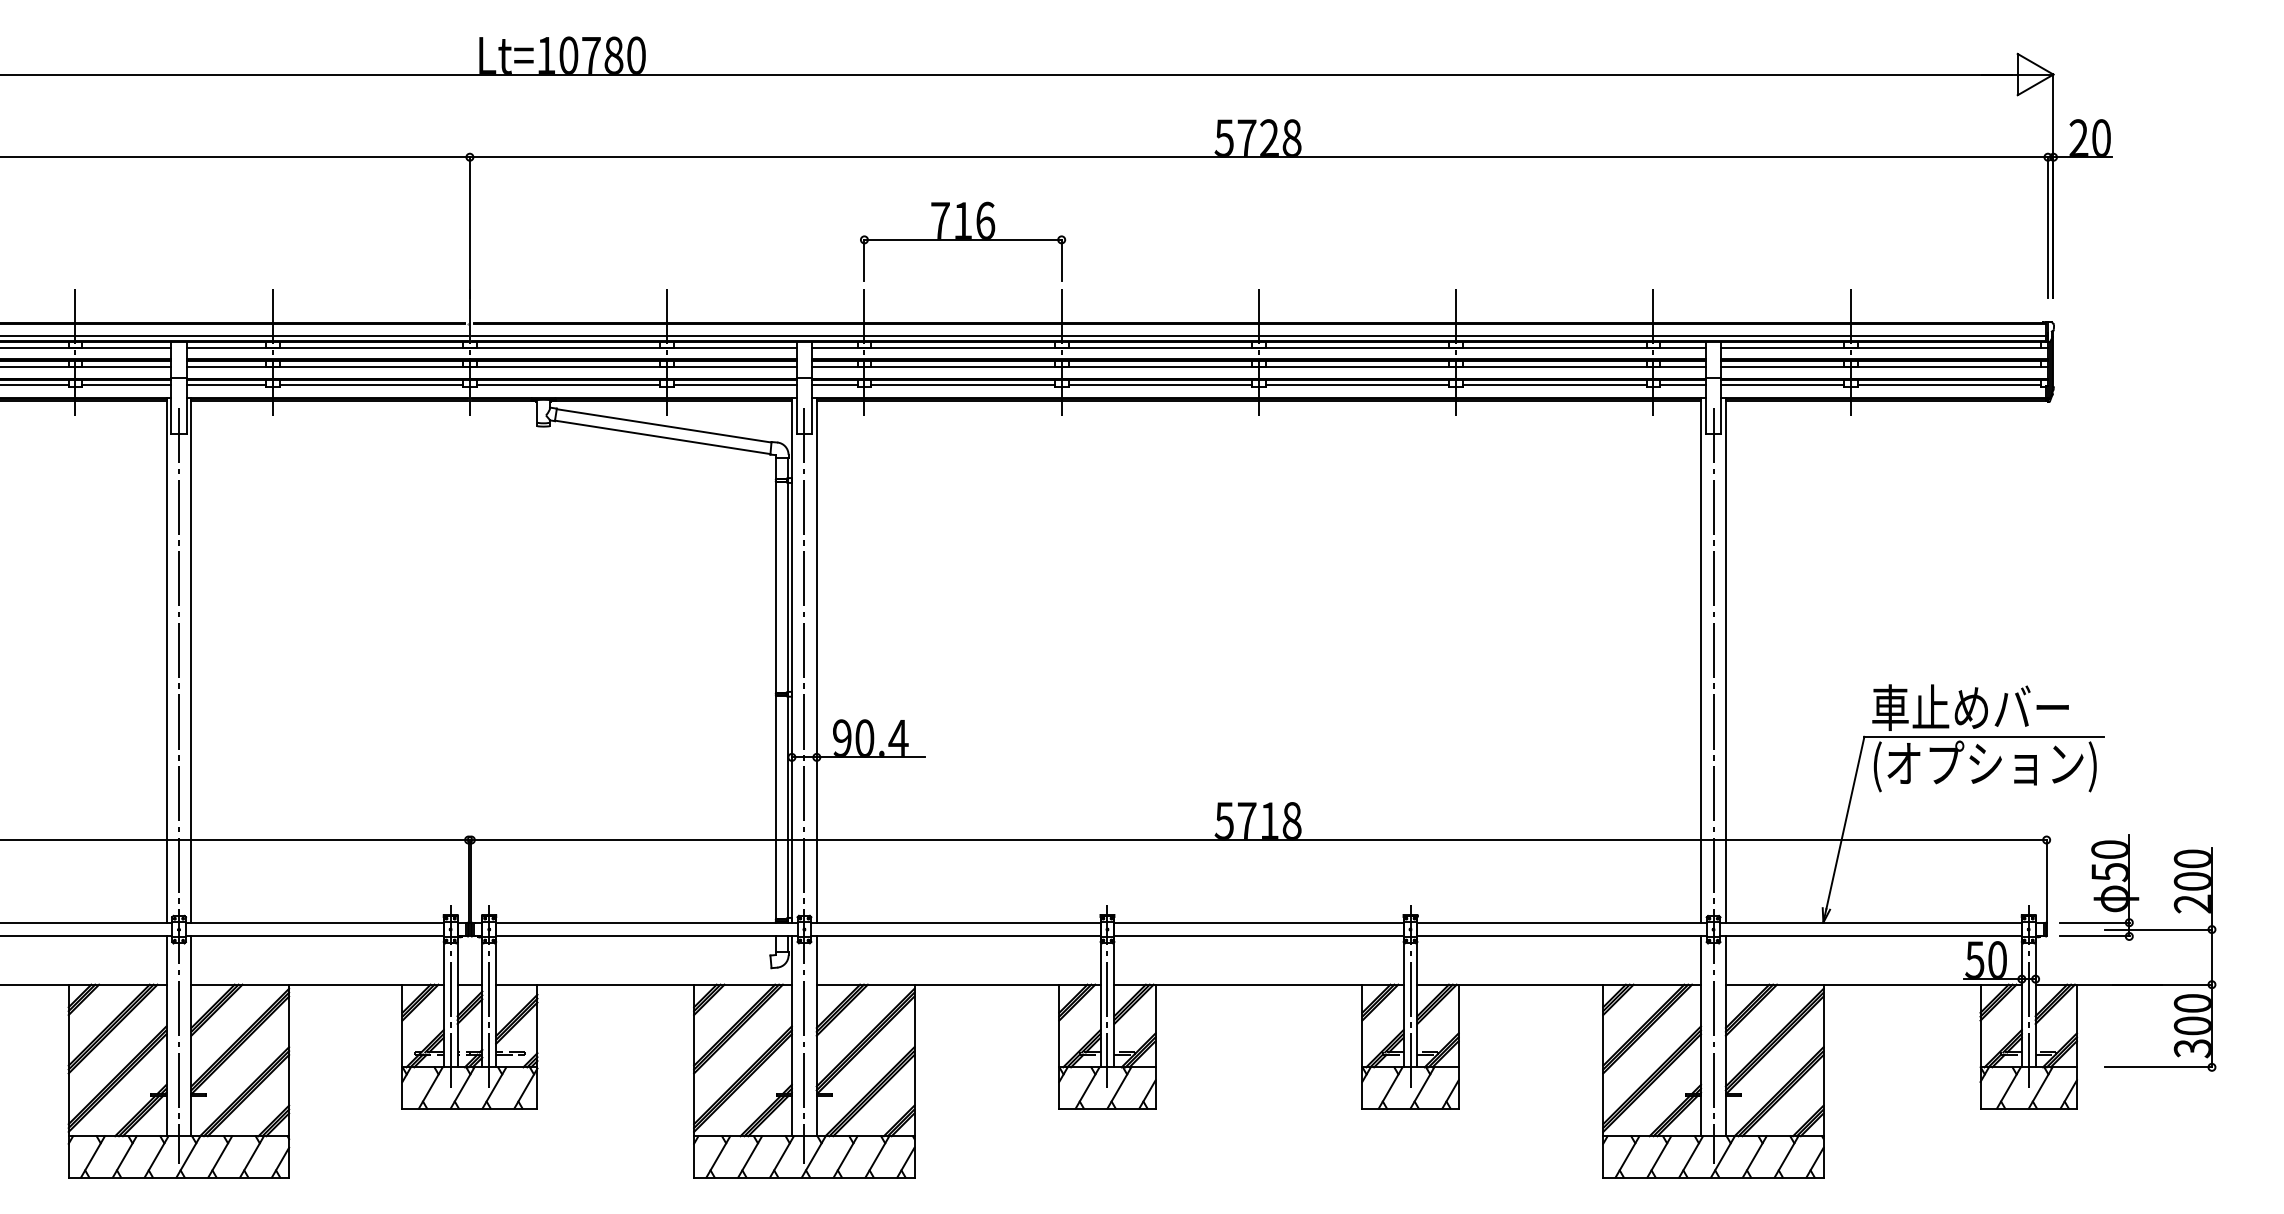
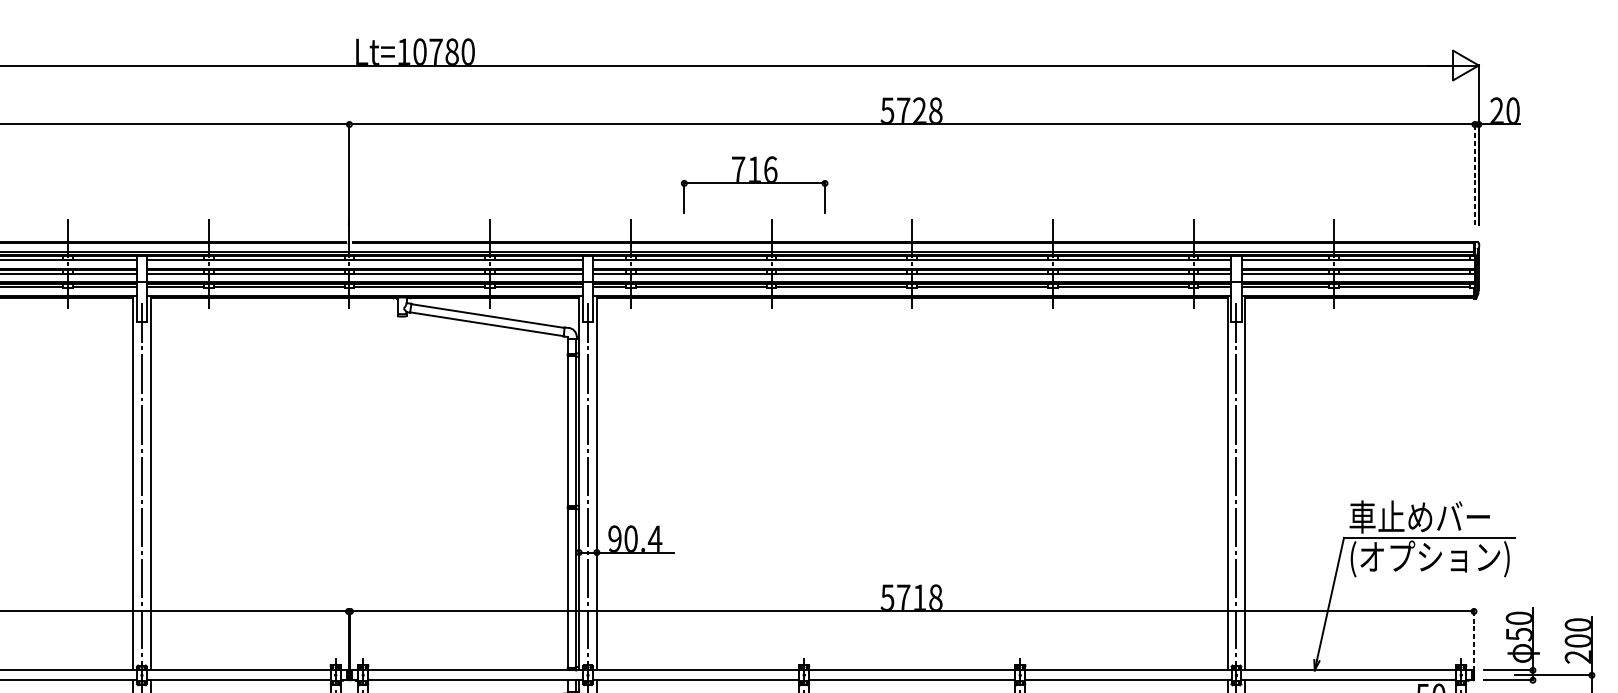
line: (2047, 226) -> (1474, 173), solid -> dashed
part: (963, 241) -> (754, 184), moved
line: (2046, 881) -> (1473, 641), solid -> dashed

